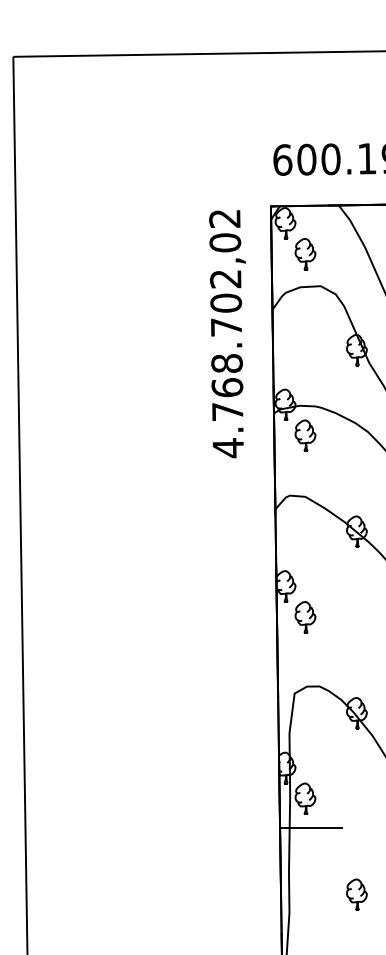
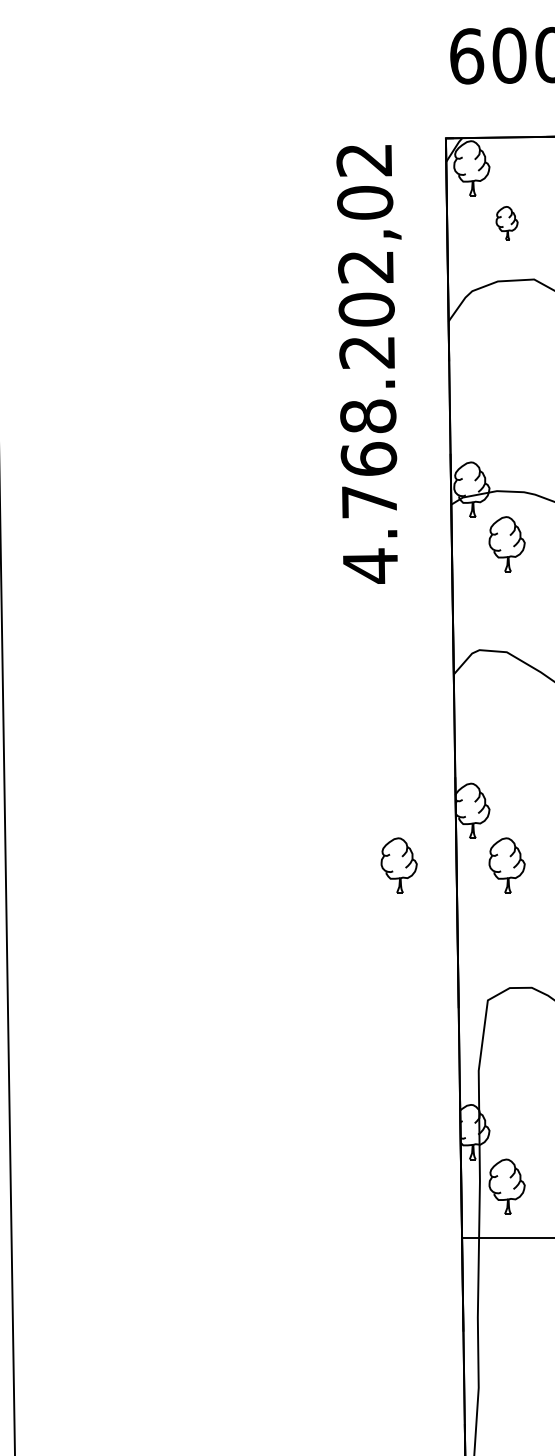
part: (305, 254) -> (507, 223), size x0.6
text: (225, 327) -> (365, 352), 4.768.702,02 -> 4.768.202,02
part: (244, 617) -> (399, 865), added

